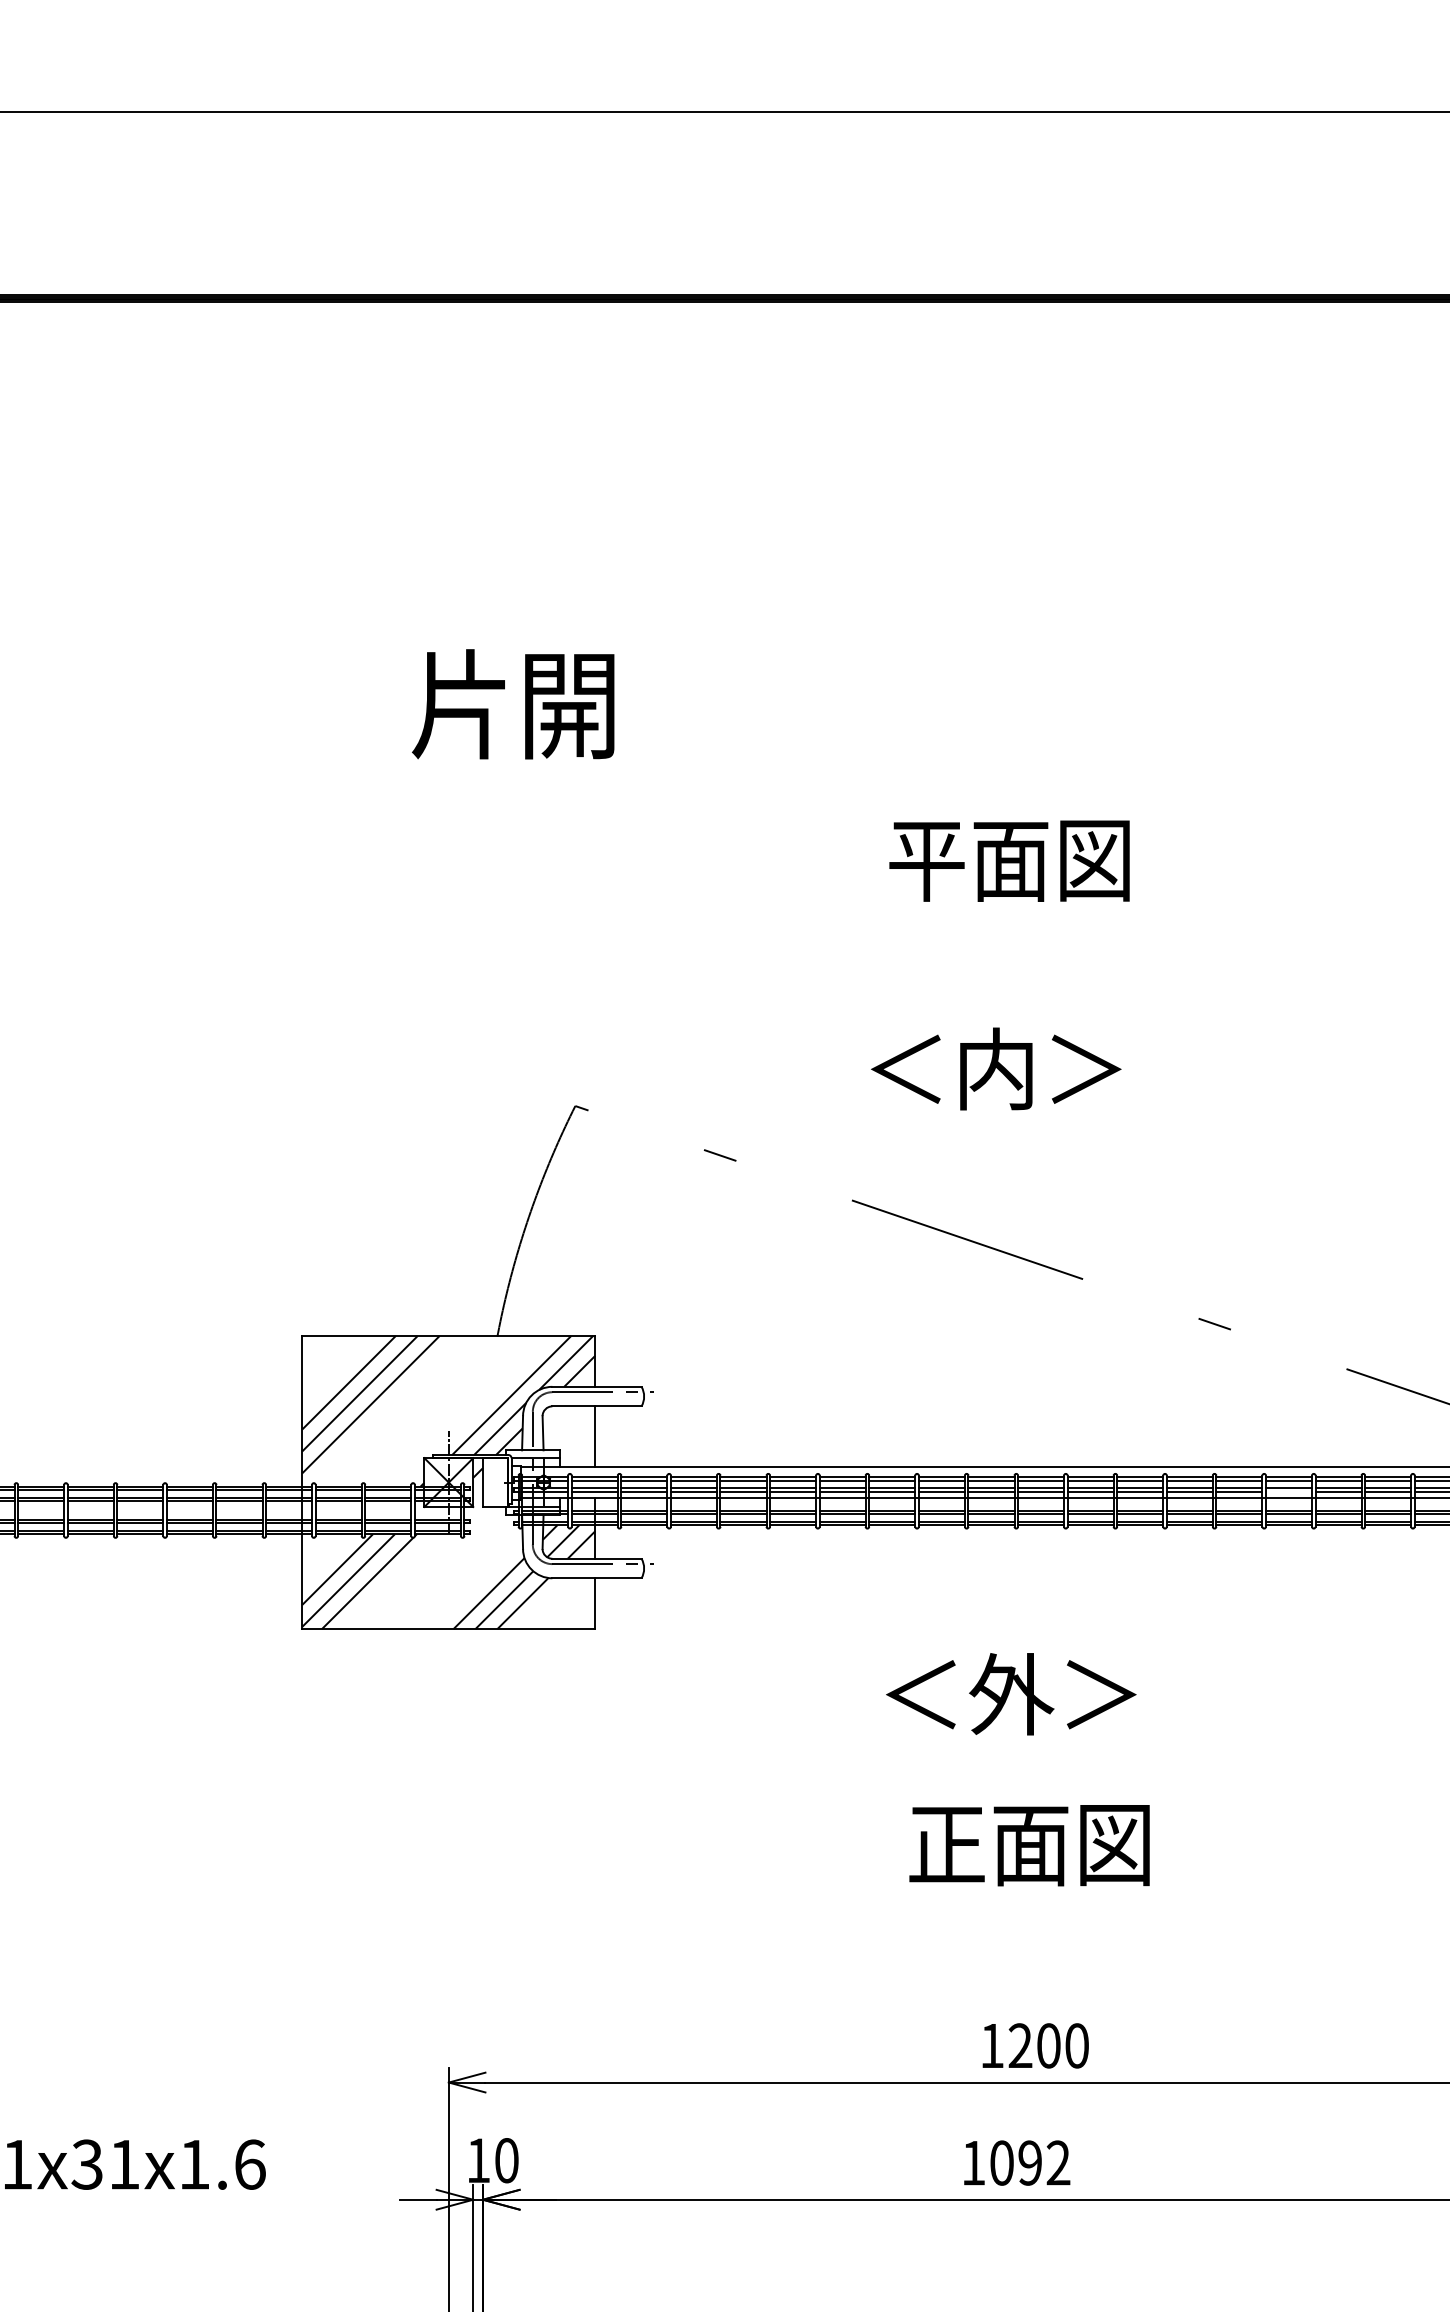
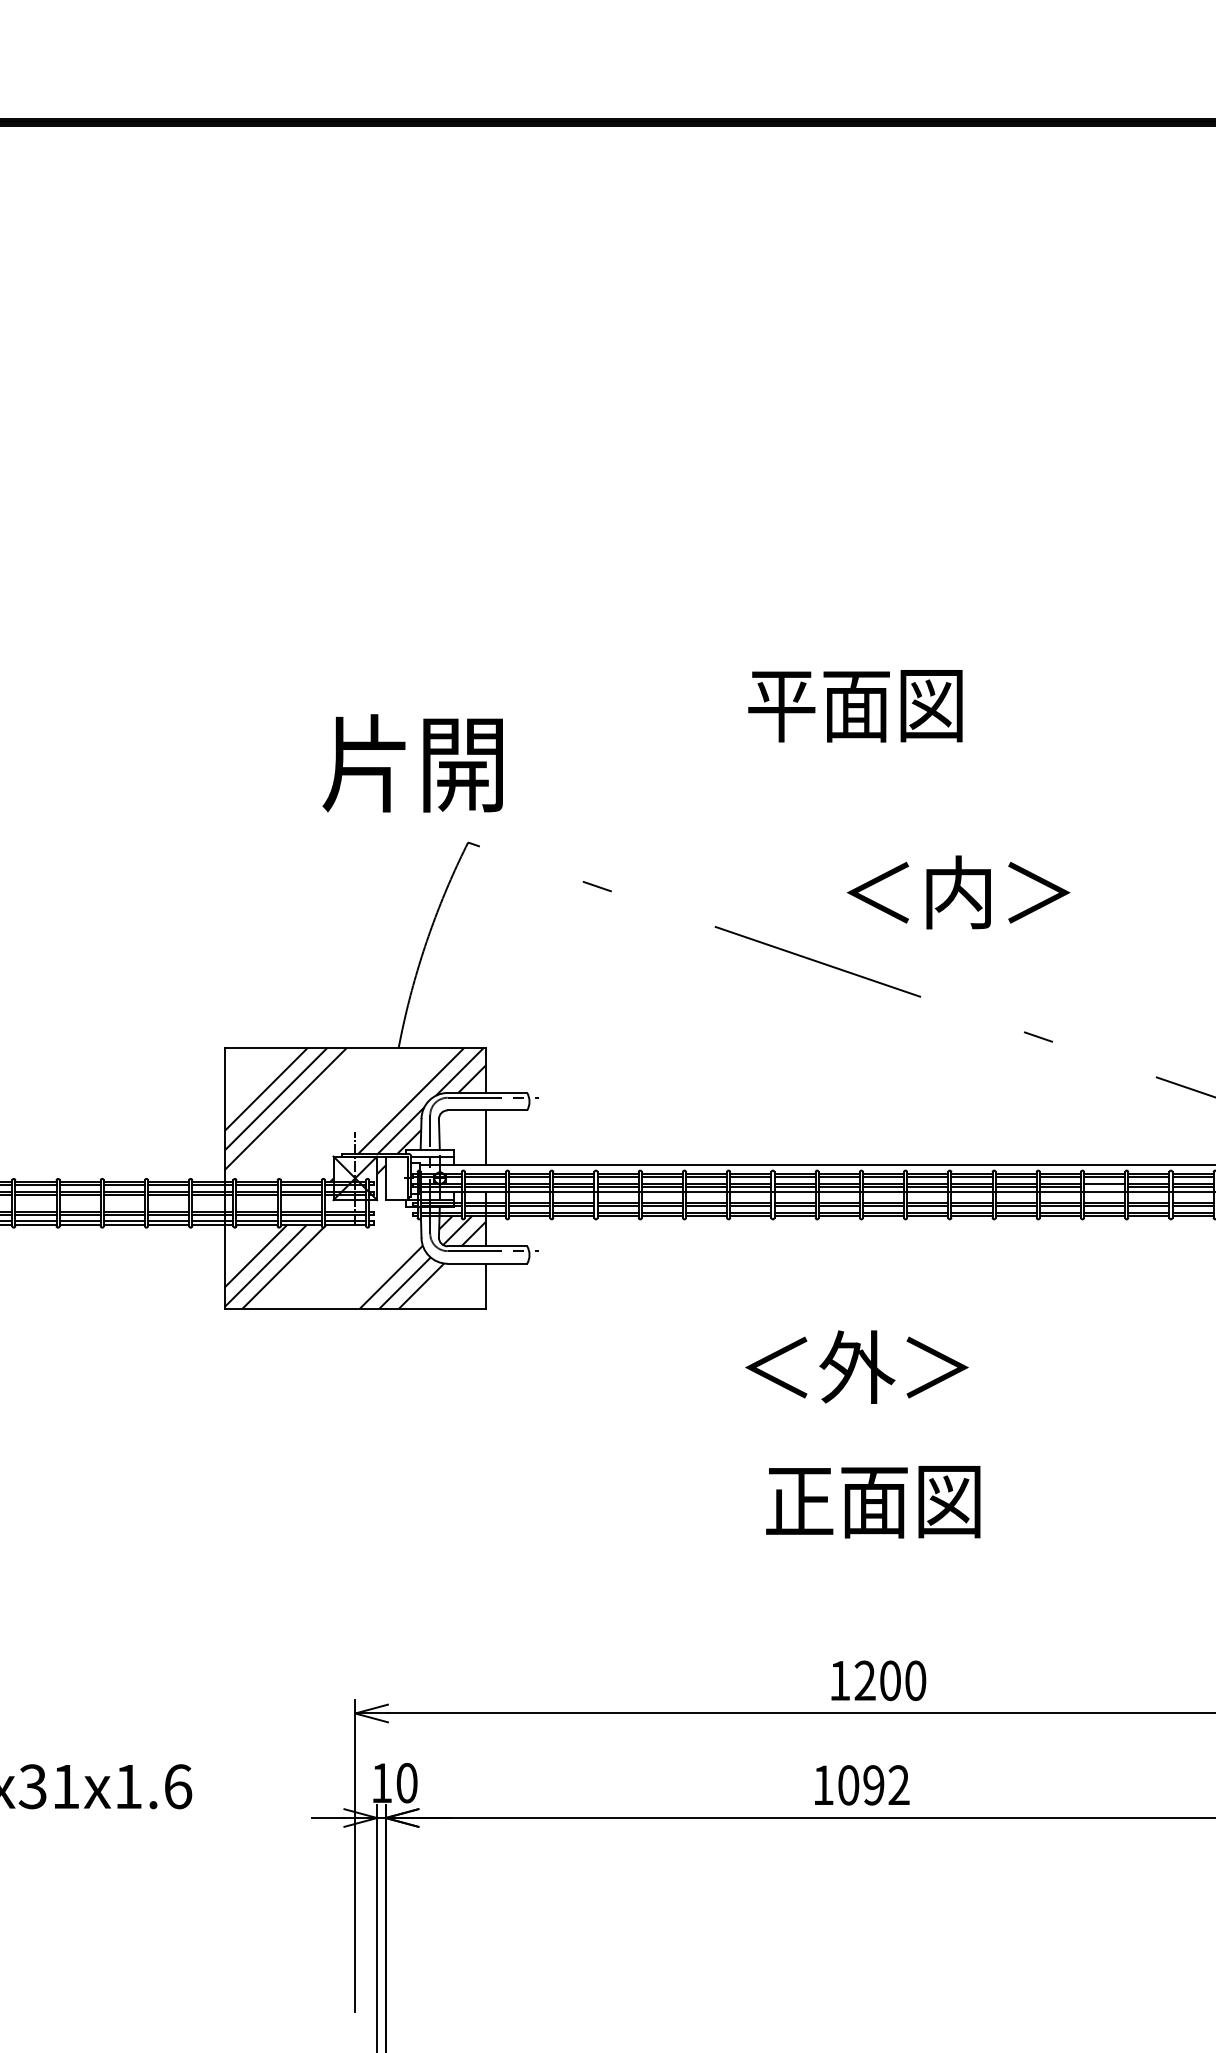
text: (513, 704) -> (412, 763), moved
text: (1009, 860) -> (855, 705), moved
text: (996, 1068) -> (958, 892), moved

